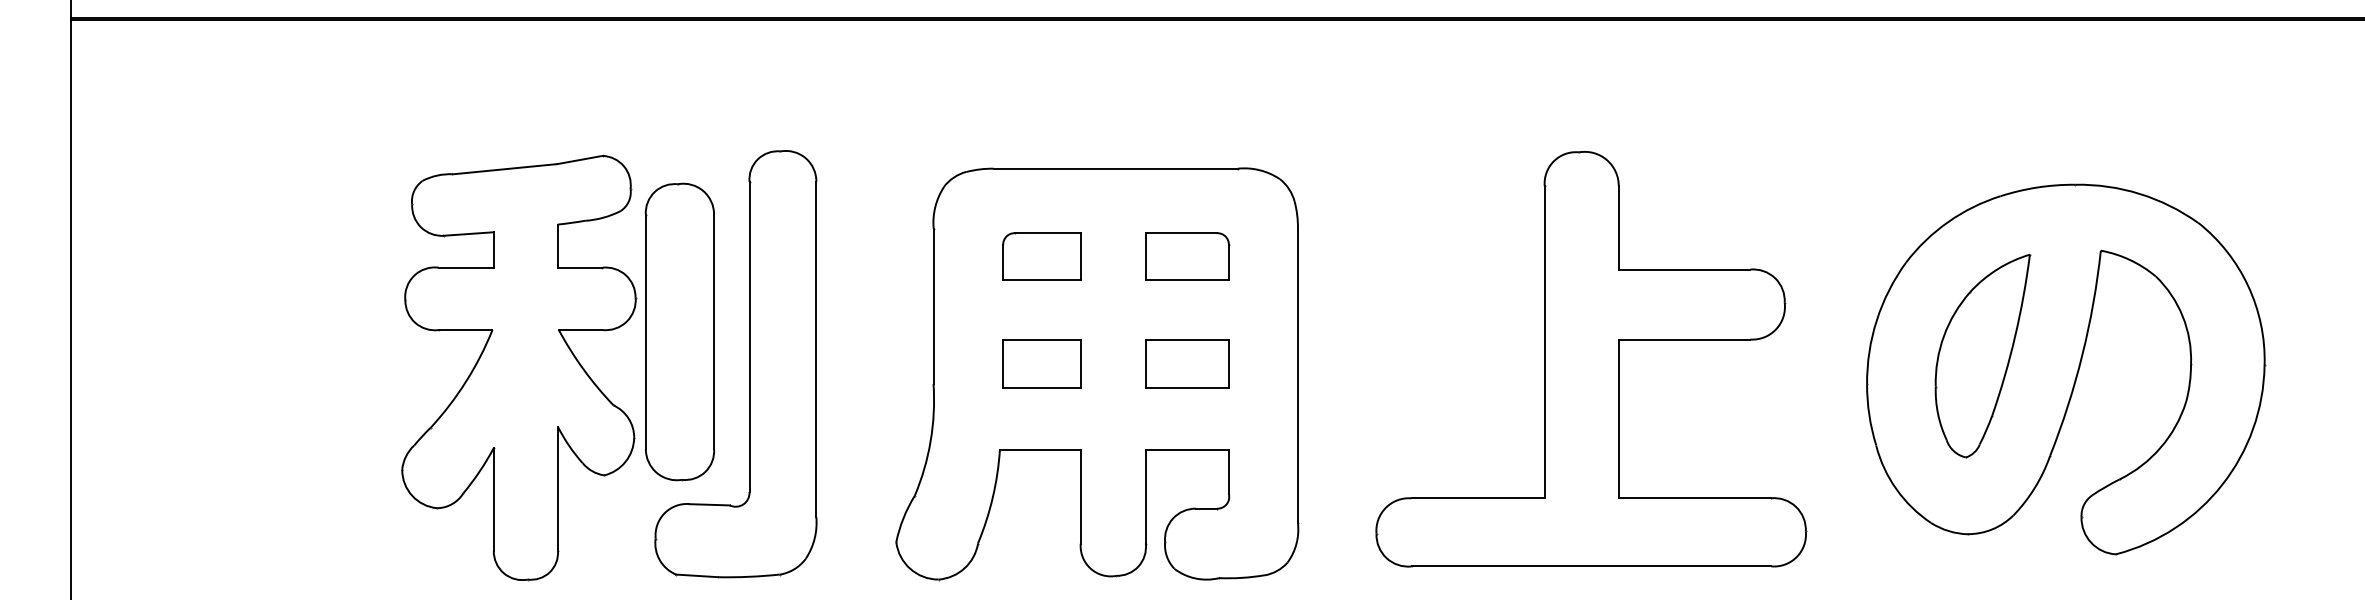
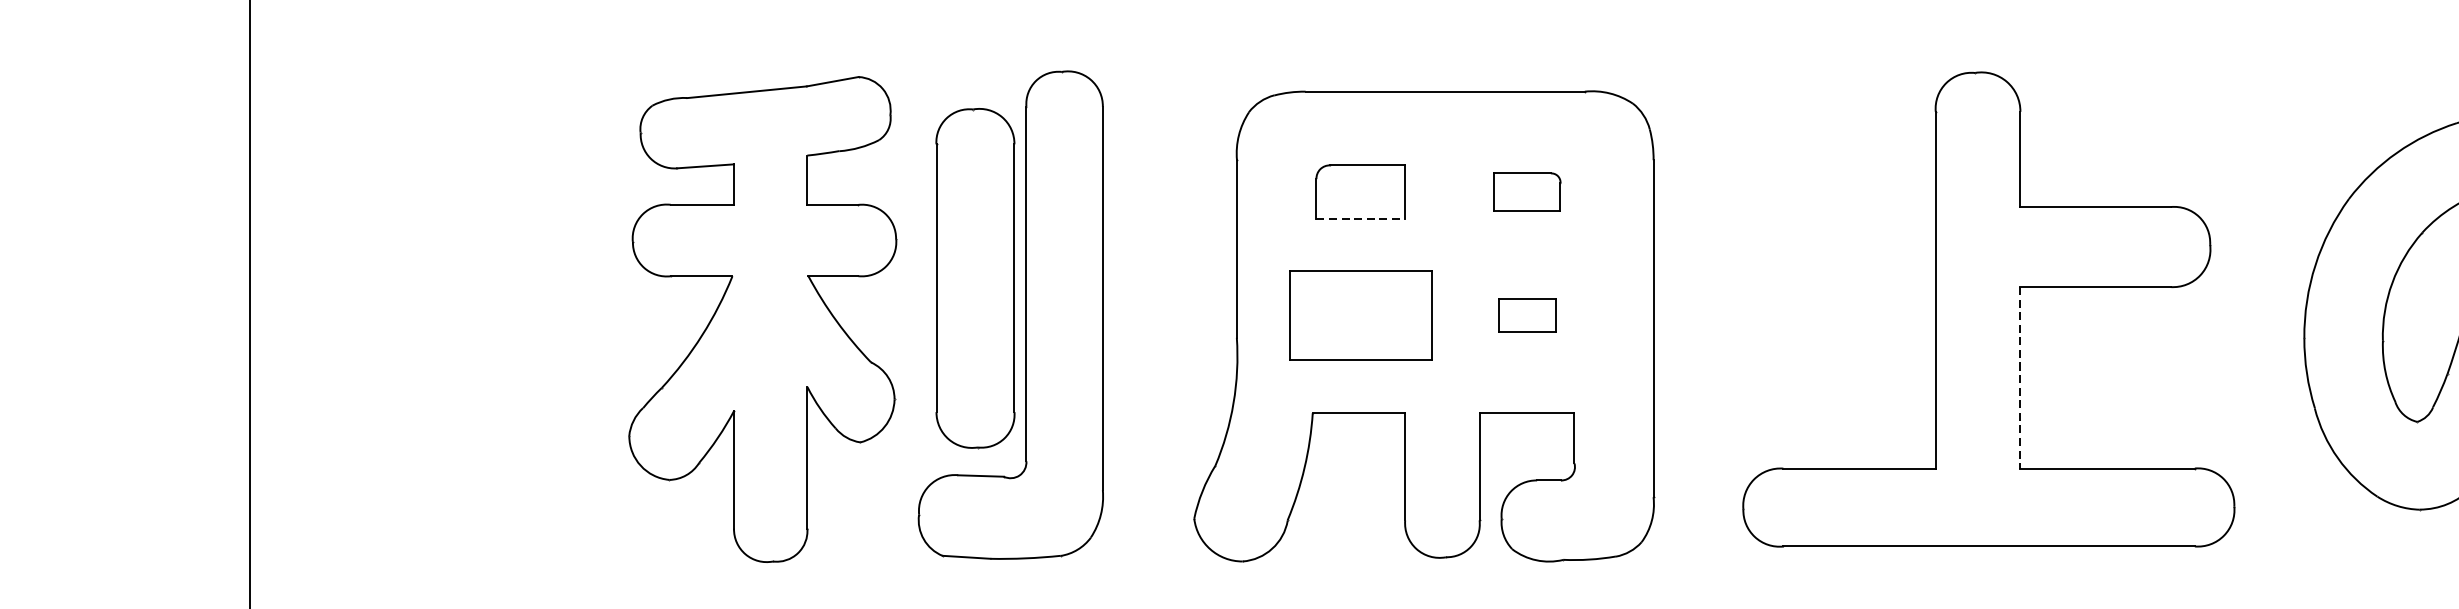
part: (1187, 256) -> (1527, 192), size x0.7
line: (1041, 280) -> (1360, 219), solid -> dashed
part: (679, 331) -> (974, 277), moved
part: (1041, 363) -> (1360, 314), size x1.6
part: (1187, 363) -> (1527, 314), size x0.6
line: (1618, 419) -> (2020, 378), solid -> dashed

